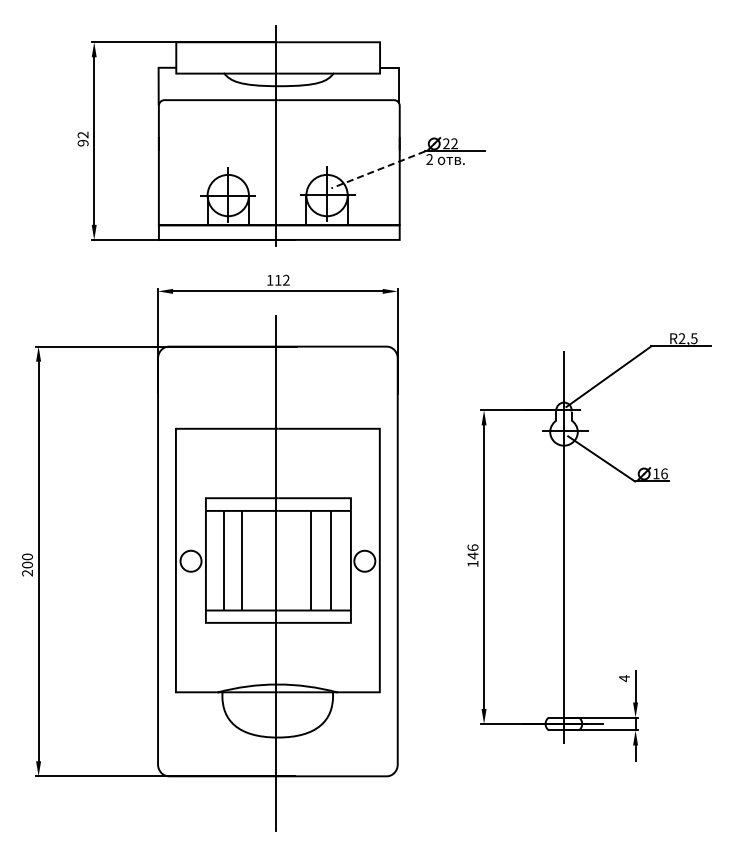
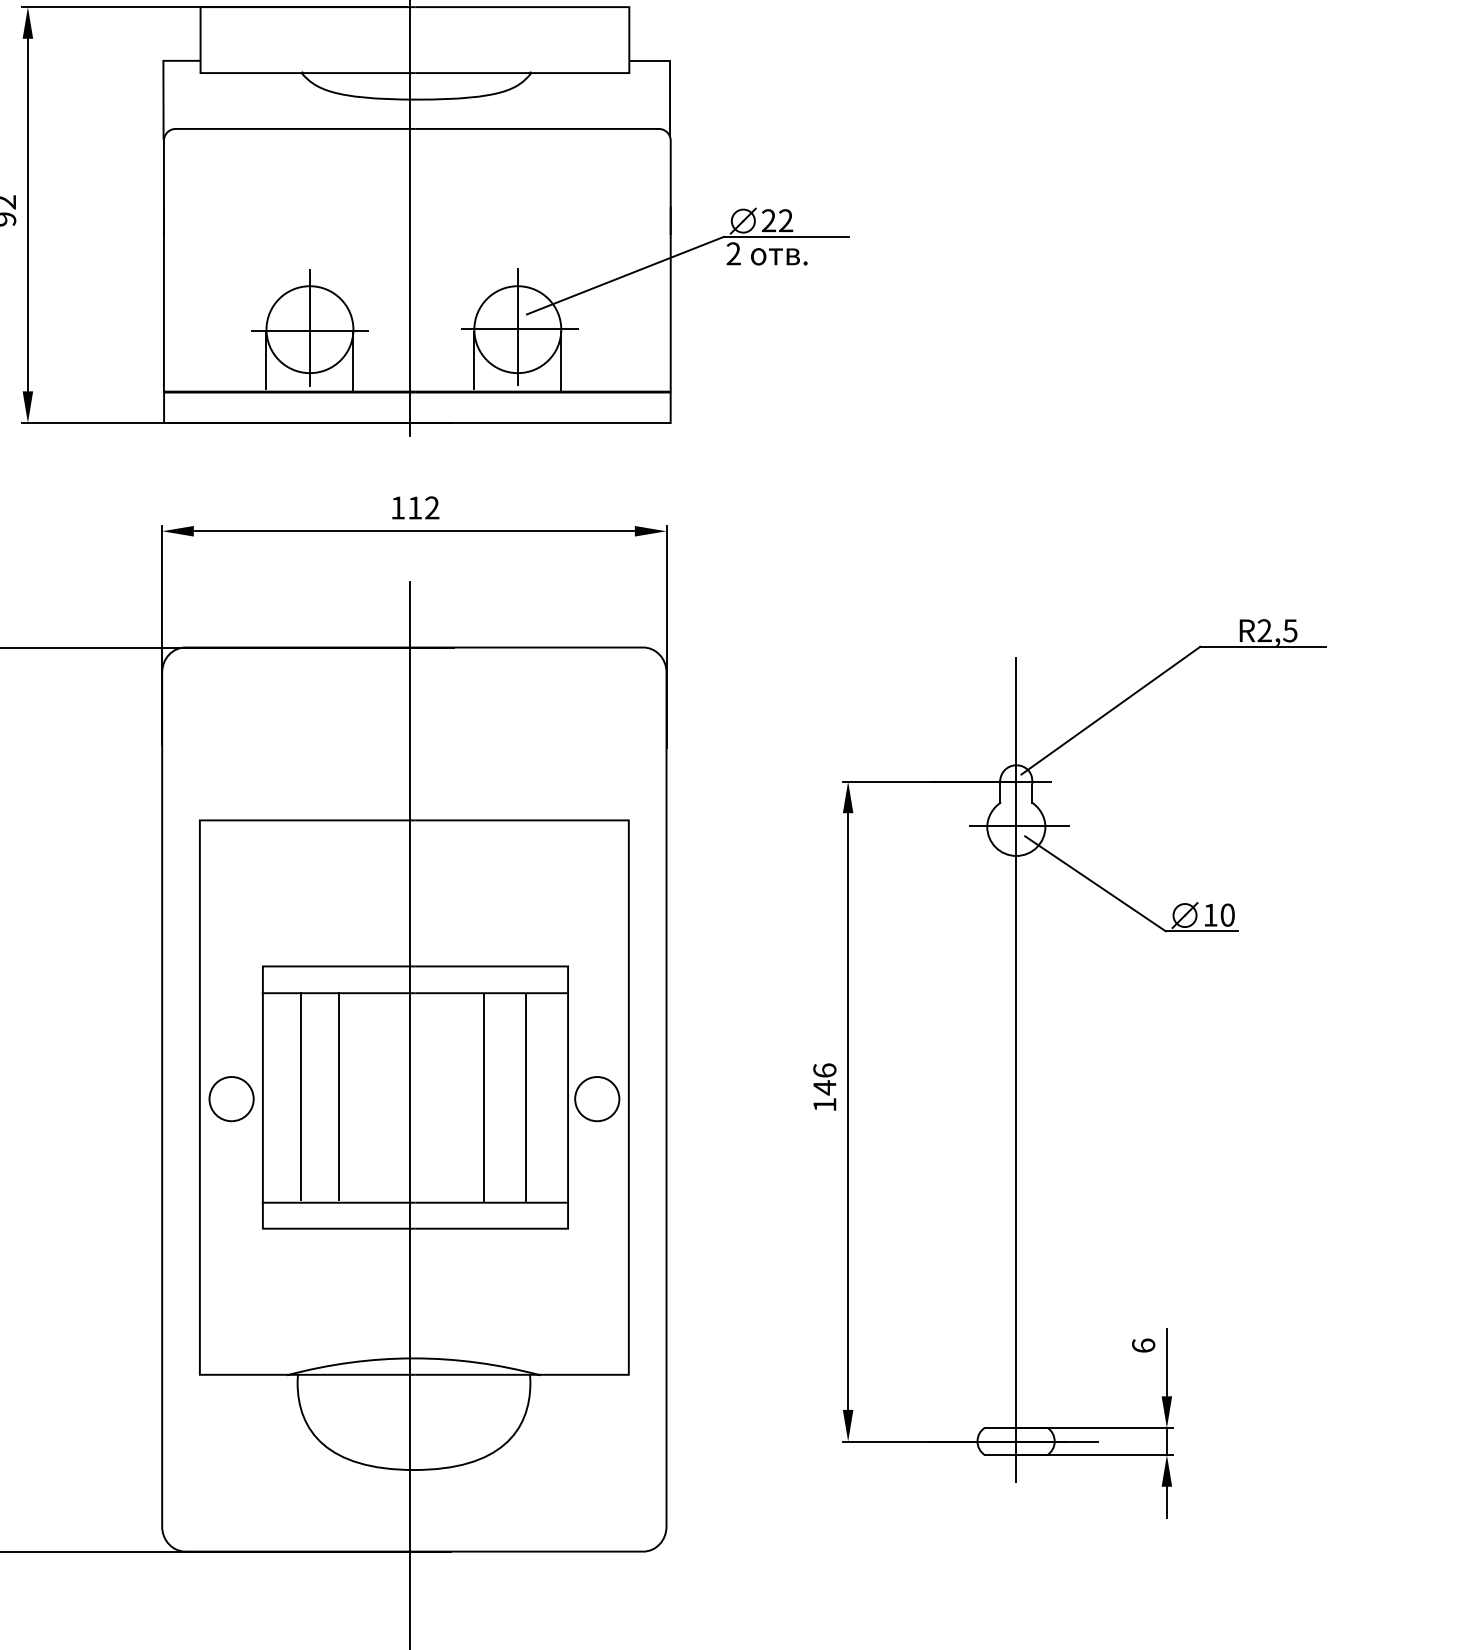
line: (377, 170) -> (623, 276), dashed -> solid
text: (664, 473) -> (1227, 914), 16 -> 10
text: (624, 678) -> (1143, 1345), 4 -> 6

